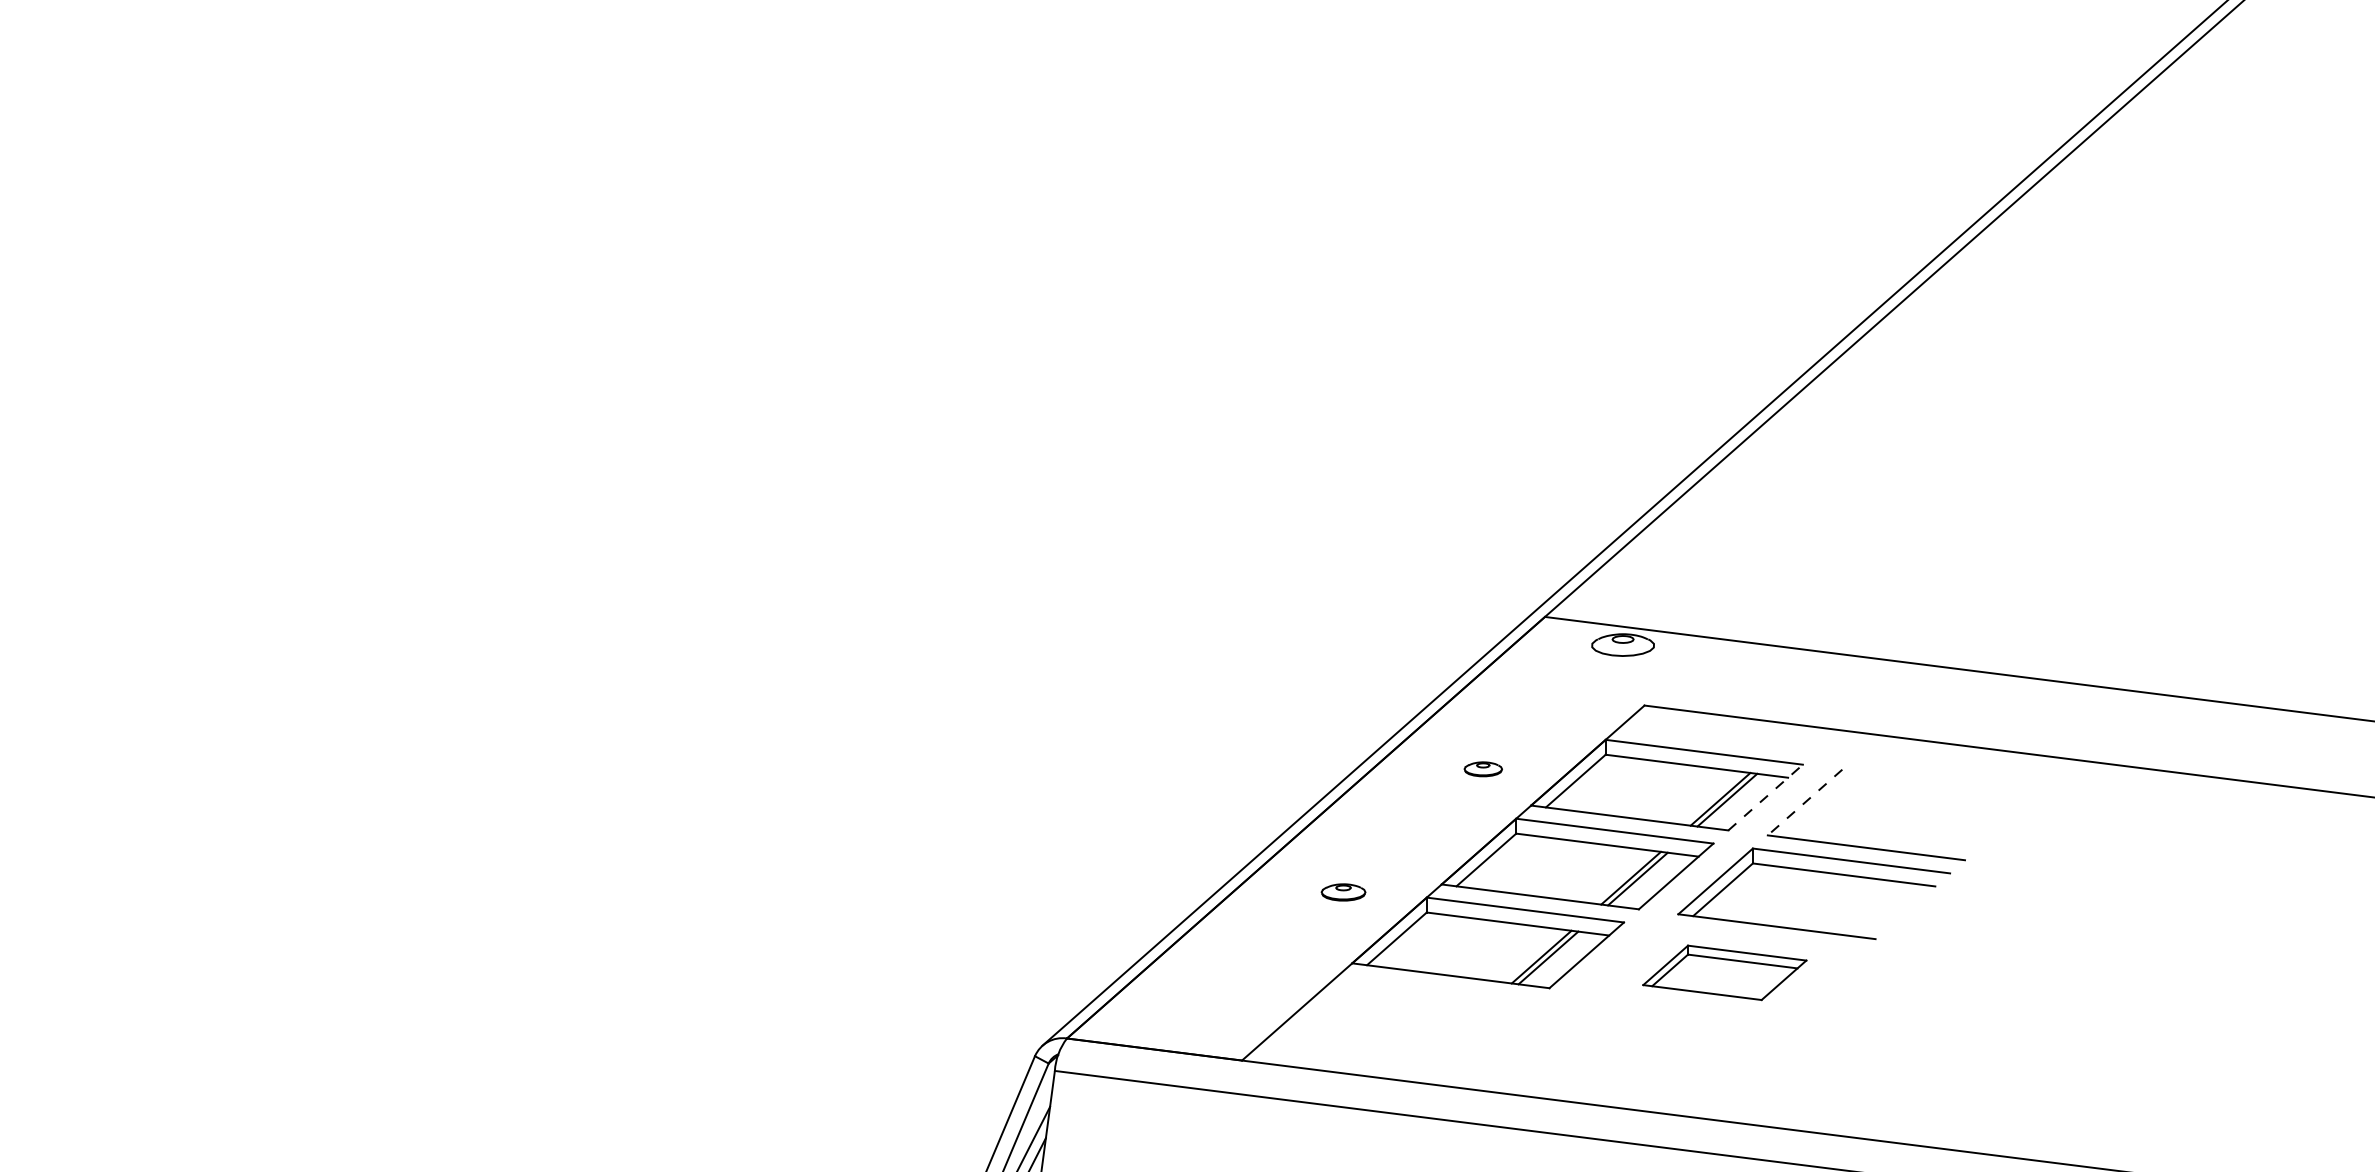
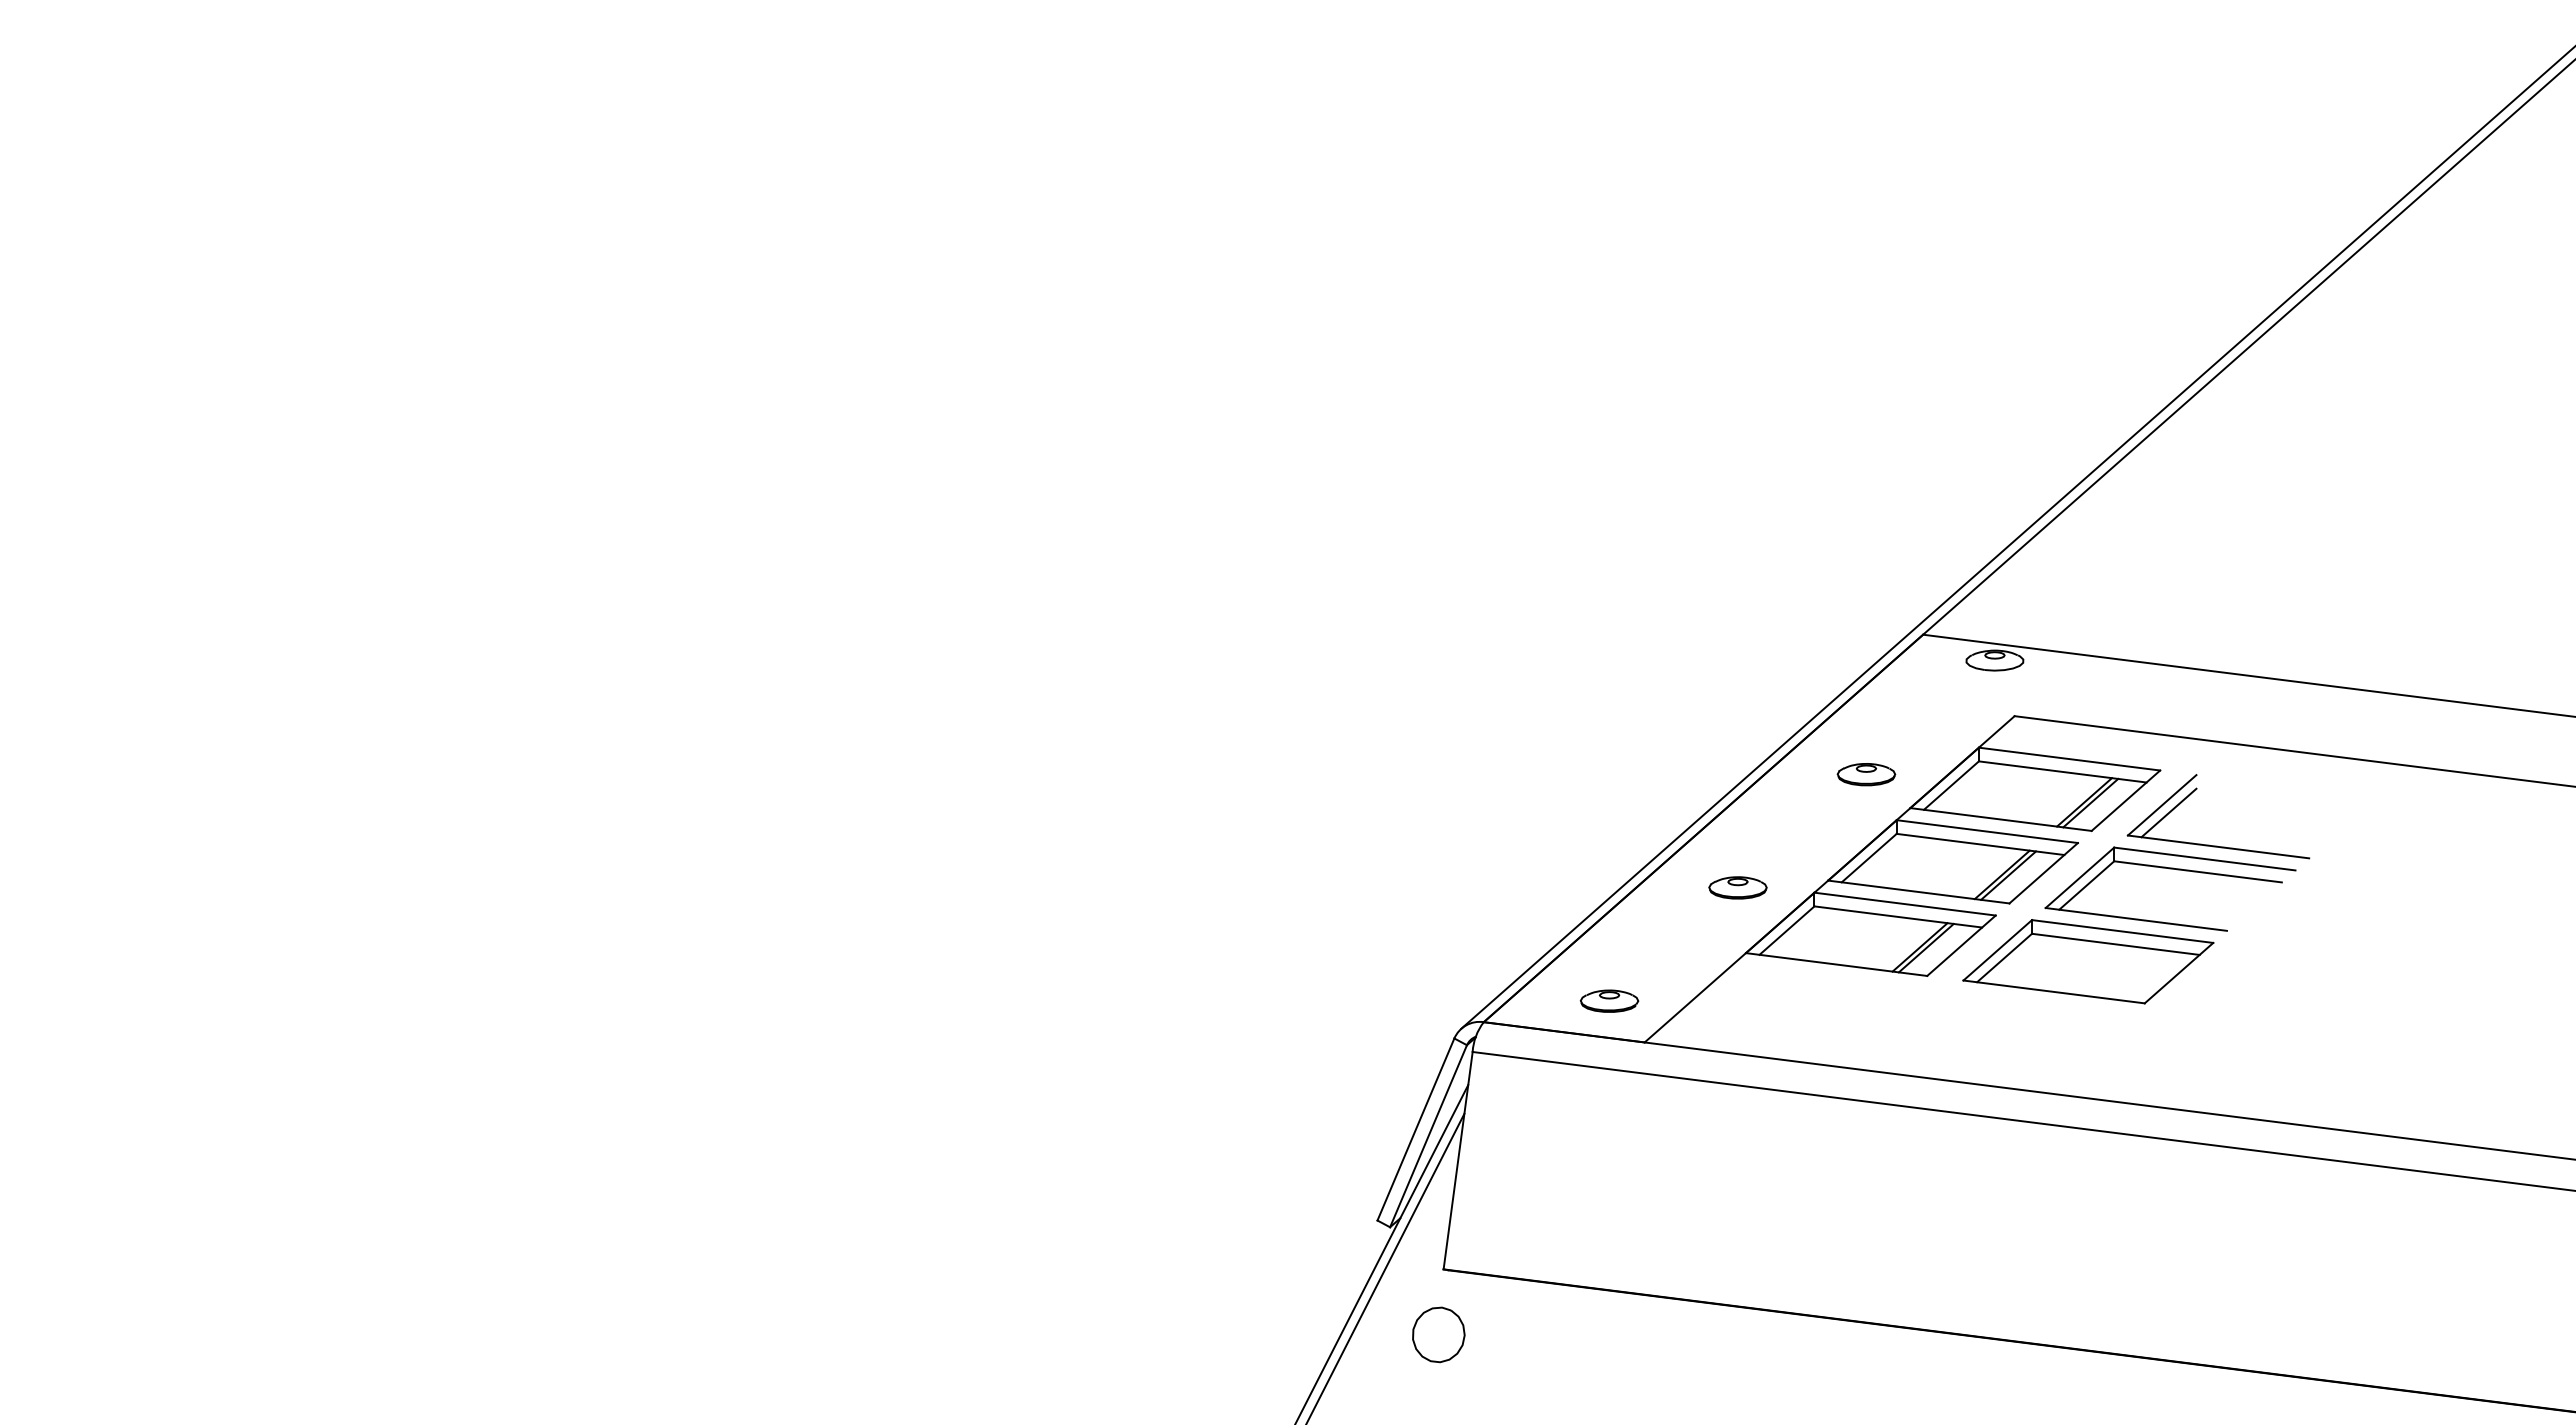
part: (1483, 769) -> (1866, 774), size x1.67
line: (1765, 797) -> (2125, 800), dashed -> solid
line: (1805, 802) -> (2162, 805), dashed -> solid
line: (1811, 810) -> (2168, 812), added
part: (1343, 891) -> (1737, 887), size x1.43
part: (1724, 972) -> (2088, 961), size x1.67
part: (1203, 1014) -> (1609, 1000), added

